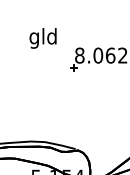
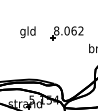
text: (42, 38) -> (27, 32), moved

